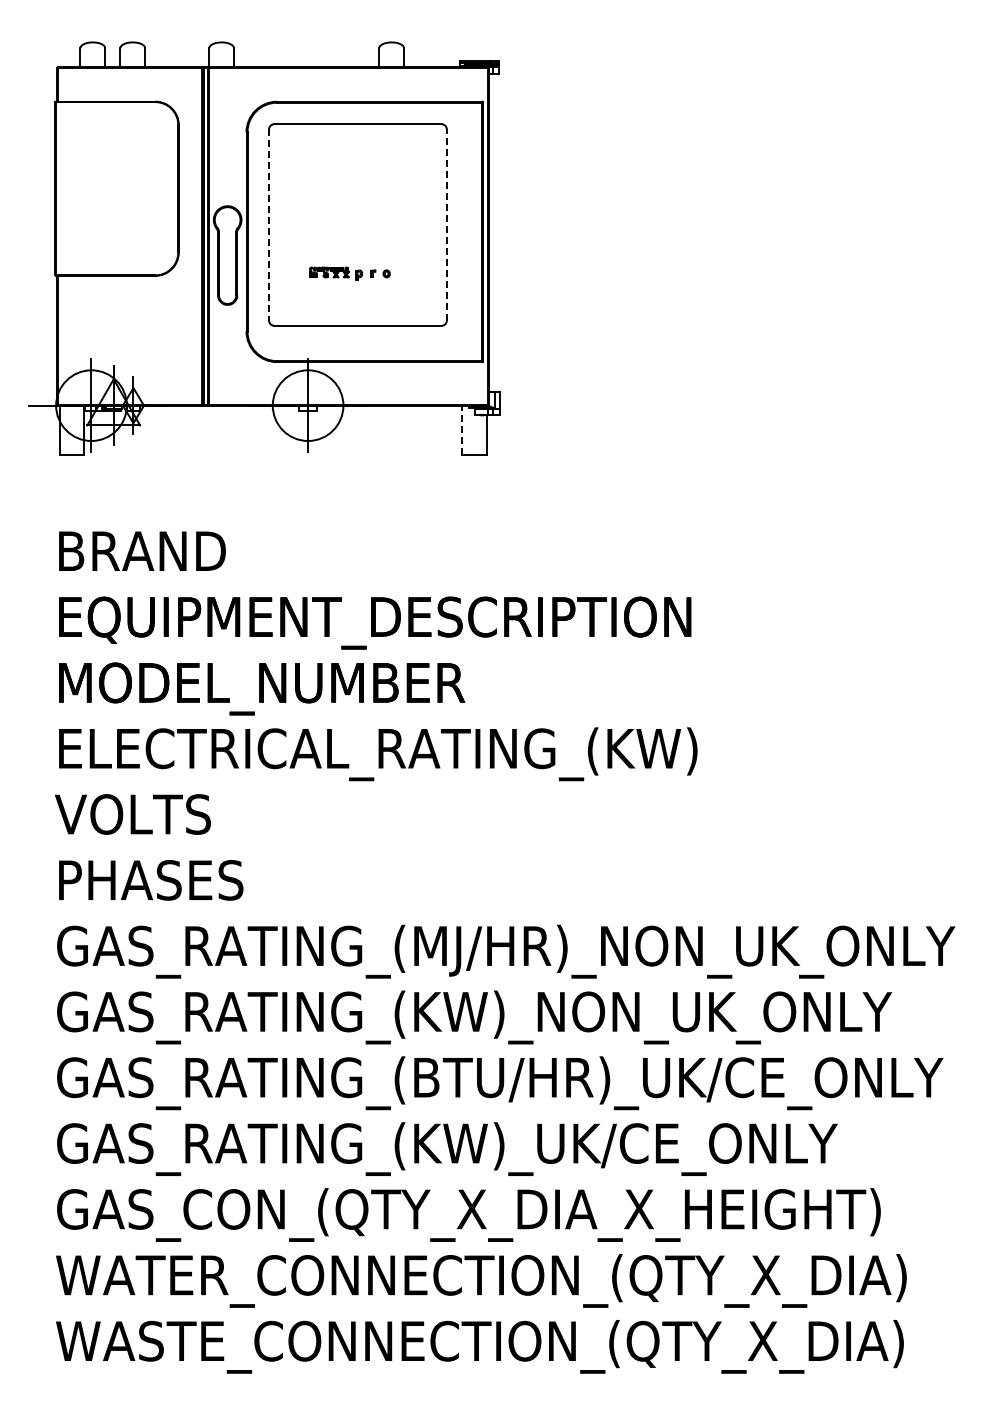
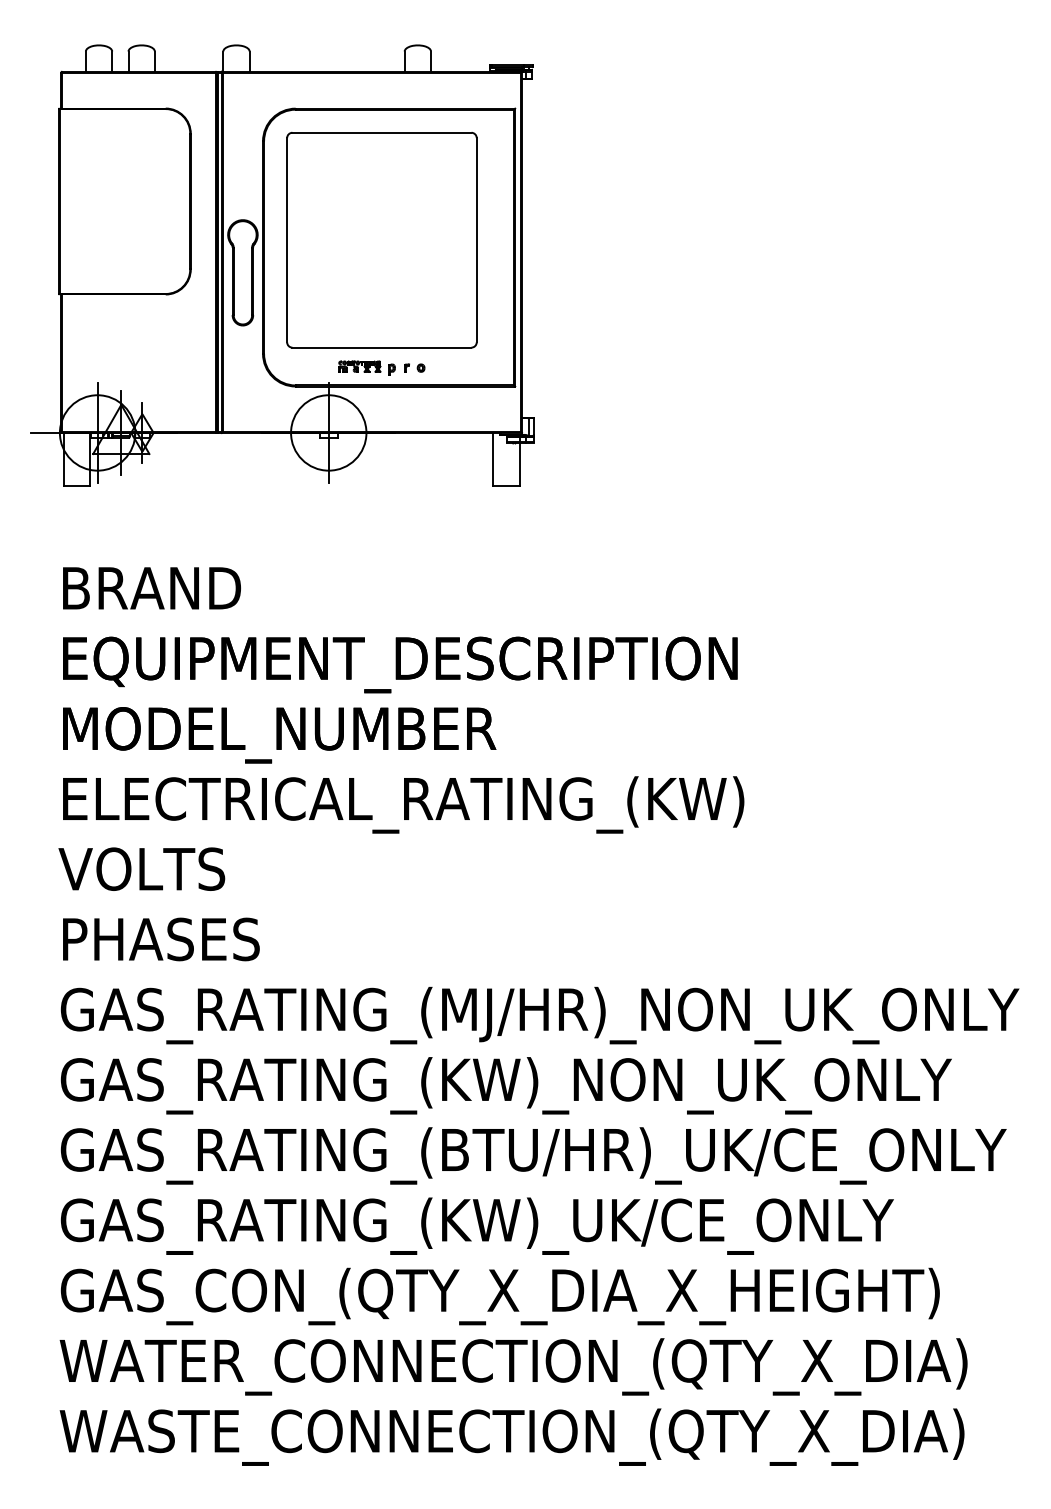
line: (269, 225) -> (287, 240), dashed -> solid
line: (446, 225) -> (476, 240), dashed -> solid
part: (349, 273) -> (381, 367), moved
line: (462, 430) -> (493, 459), dashed -> solid

